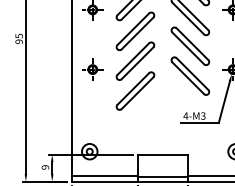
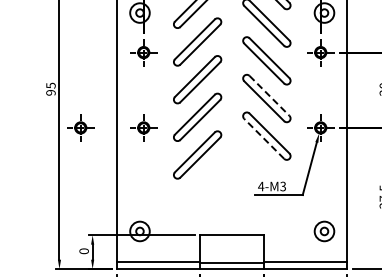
line: (192, 44) -> (269, 96), solid -> dashed
part: (42, 69) -> (80, 127), added
line: (187, 77) -> (263, 138), solid -> dashed
text: (44, 167) -> (83, 251), 9 -> 0

